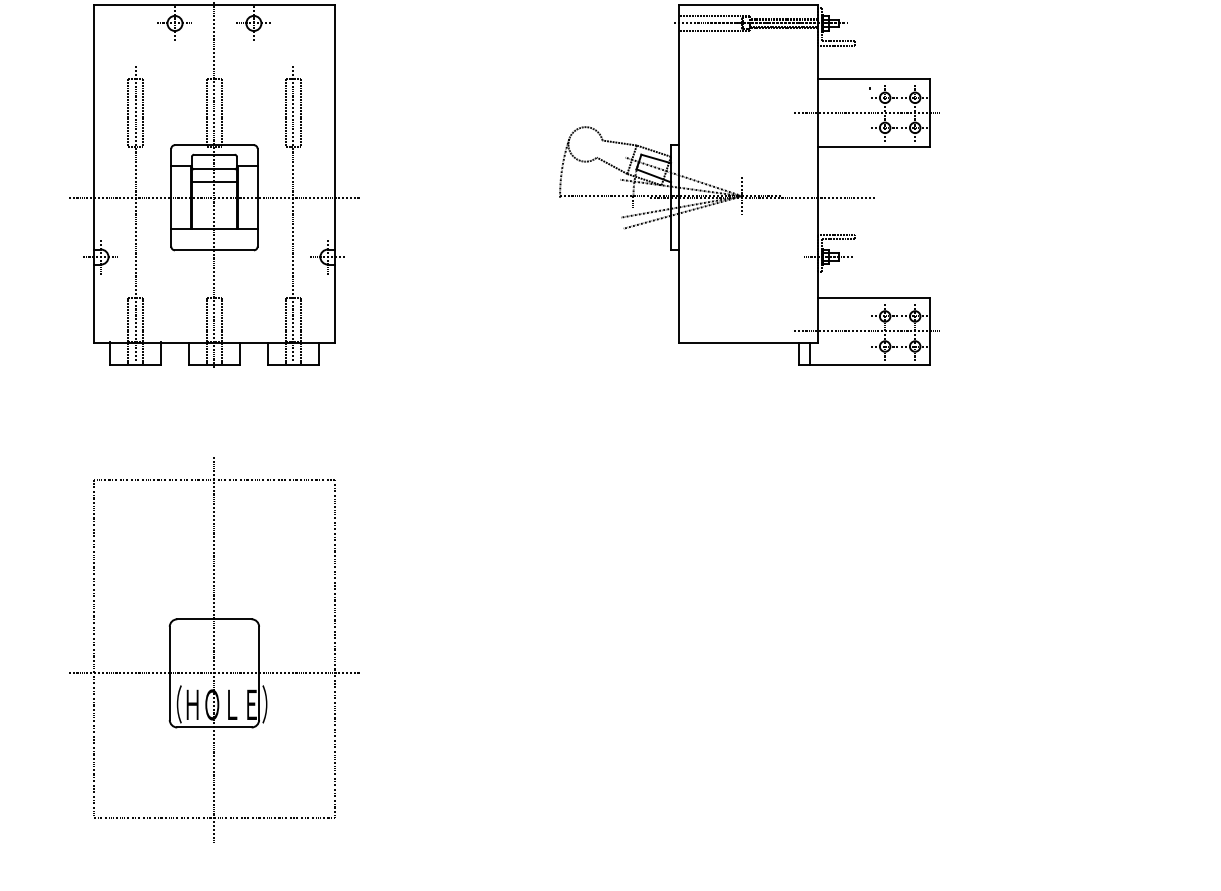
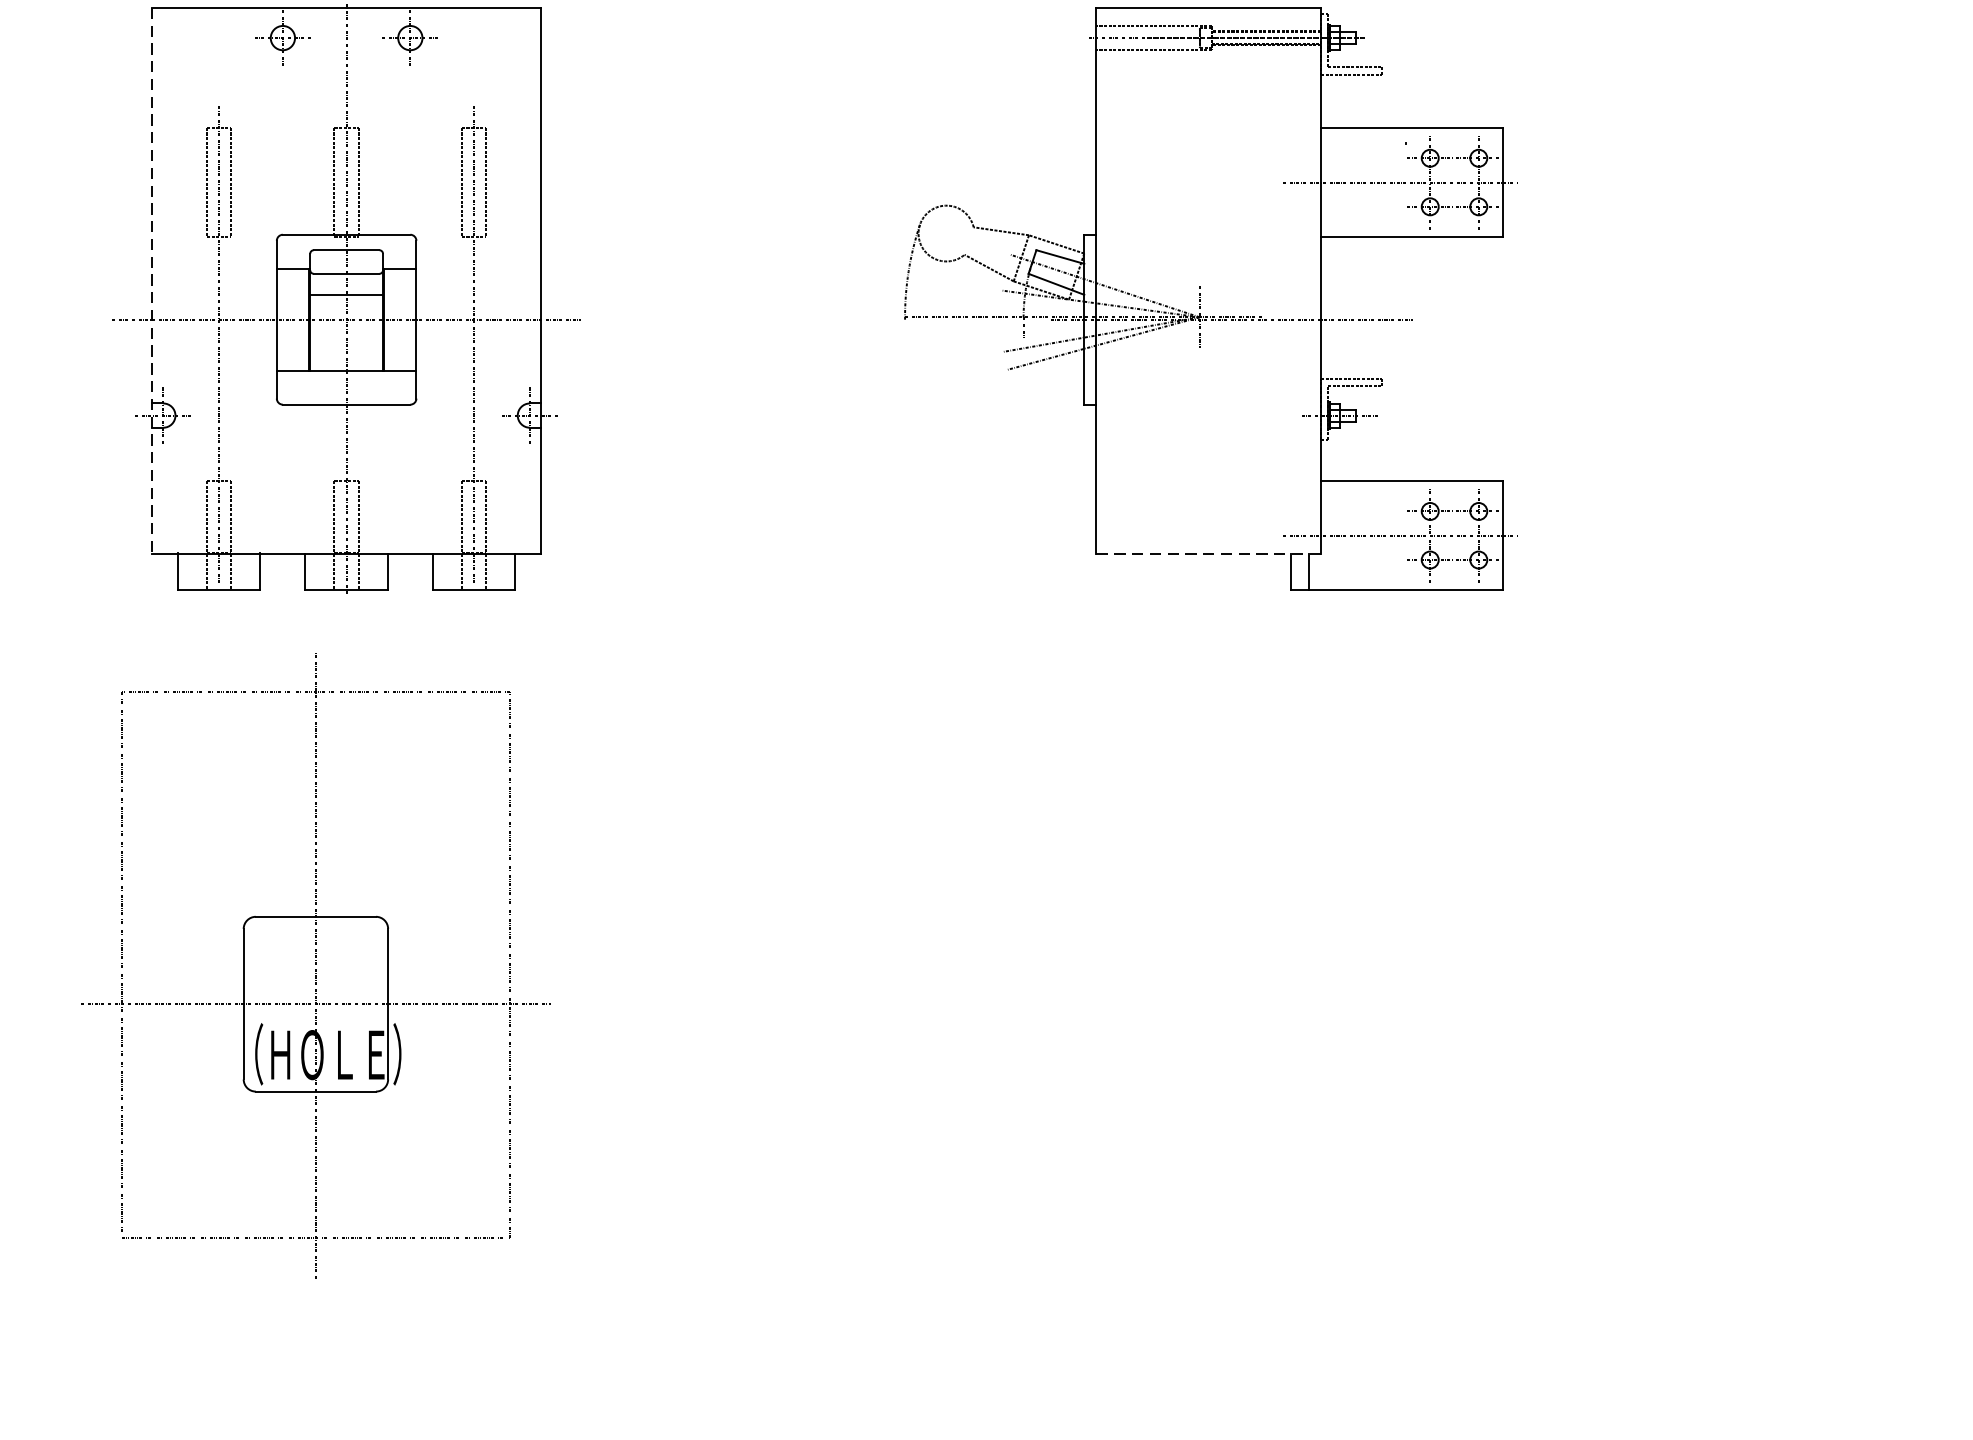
line: (94, 174) -> (152, 282), solid -> dashed
line: (748, 342) -> (1209, 553), solid -> dashed
part: (214, 649) -> (315, 965), moved

